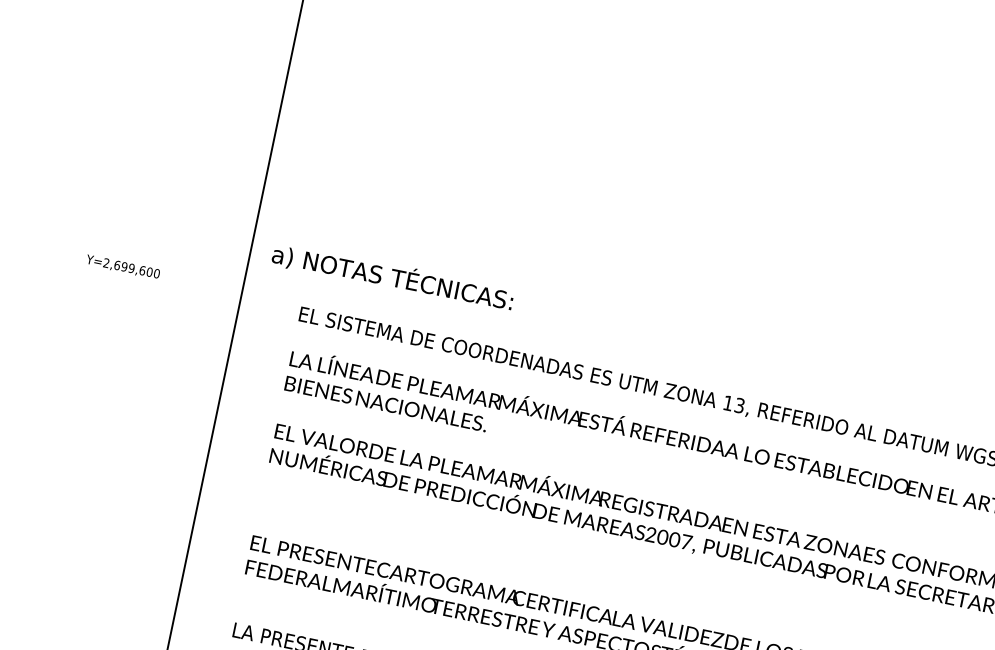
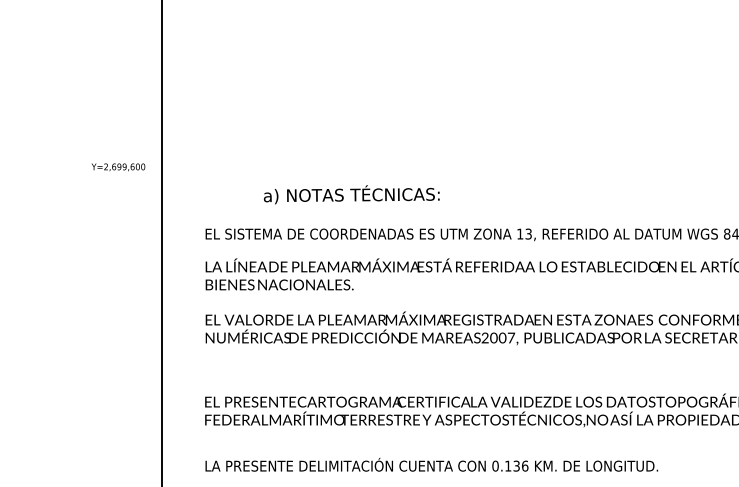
text: (123, 267) -> (118, 167), moved
text: (392, 276) -> (351, 194), moved

